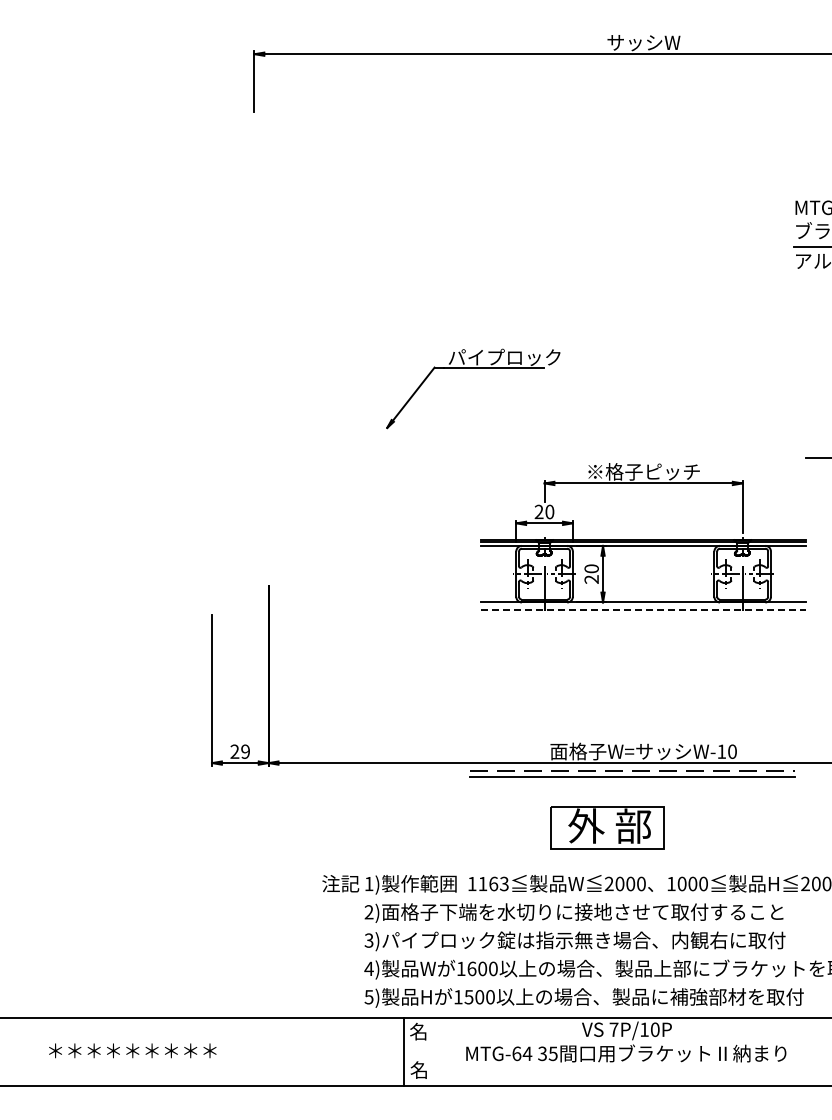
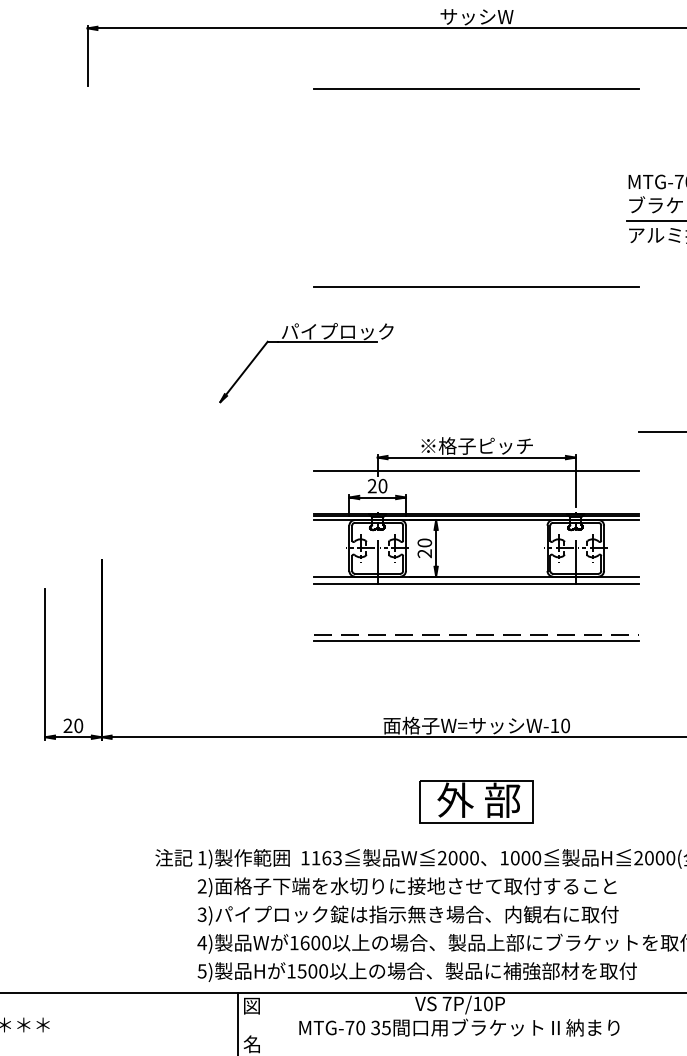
line: (643, 114) -> (476, 88), added
line: (643, 313) -> (476, 287), added
line: (643, 497) -> (476, 471), added
line: (643, 610) -> (476, 584), dashed -> solid
text: (245, 751) -> (78, 725), 29 -> 20
part: (632, 773) -> (476, 637), moved
part: (607, 827) -> (476, 801), moved
text: (418, 1031) -> (251, 1005), 名 -> 図
text: (522, 1053) -> (355, 1027), MTG-64 -> MTG-70

